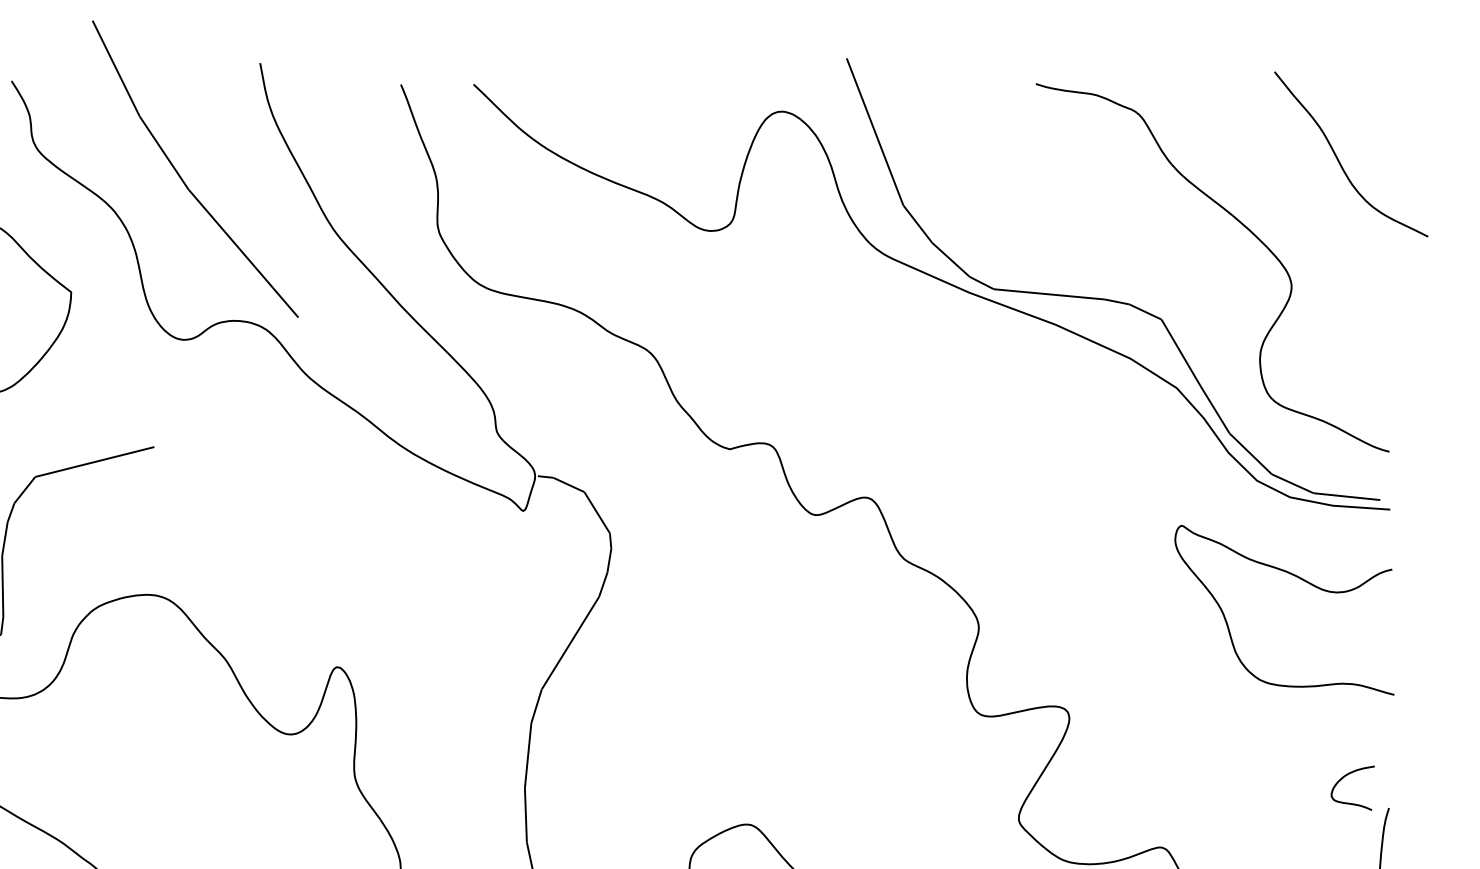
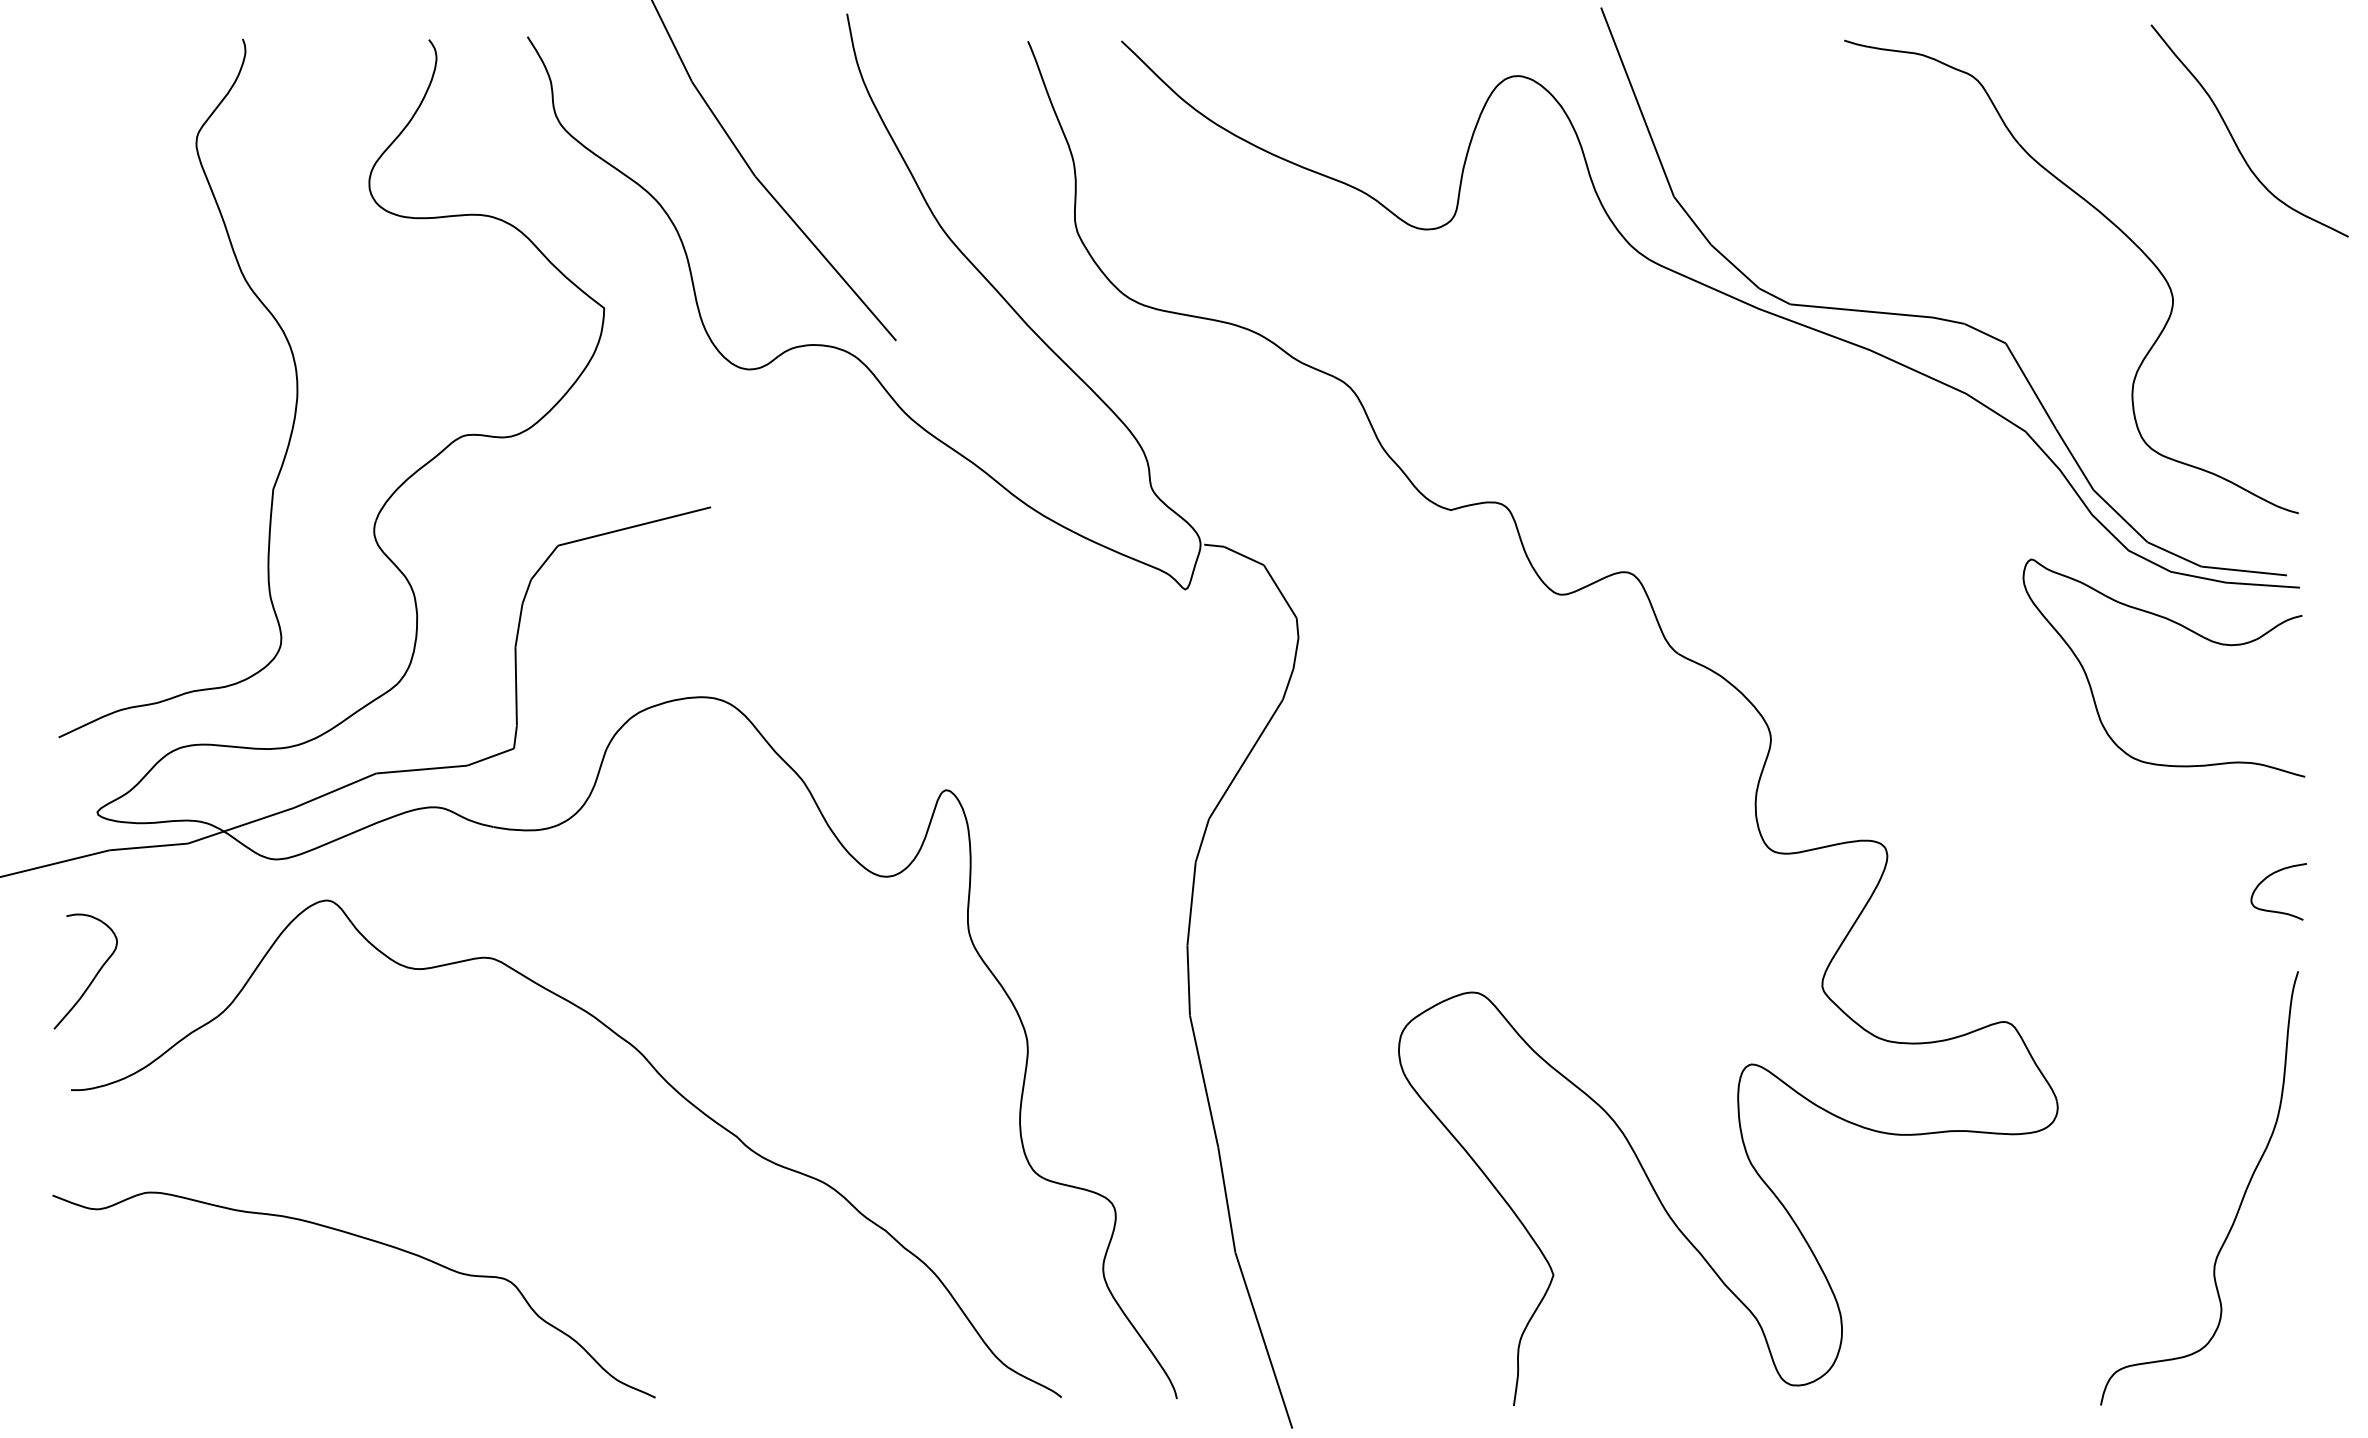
part: (1302, 580) -> (2186, 629), moved
curve: (1346, 776) -> (2270, 876), moved

